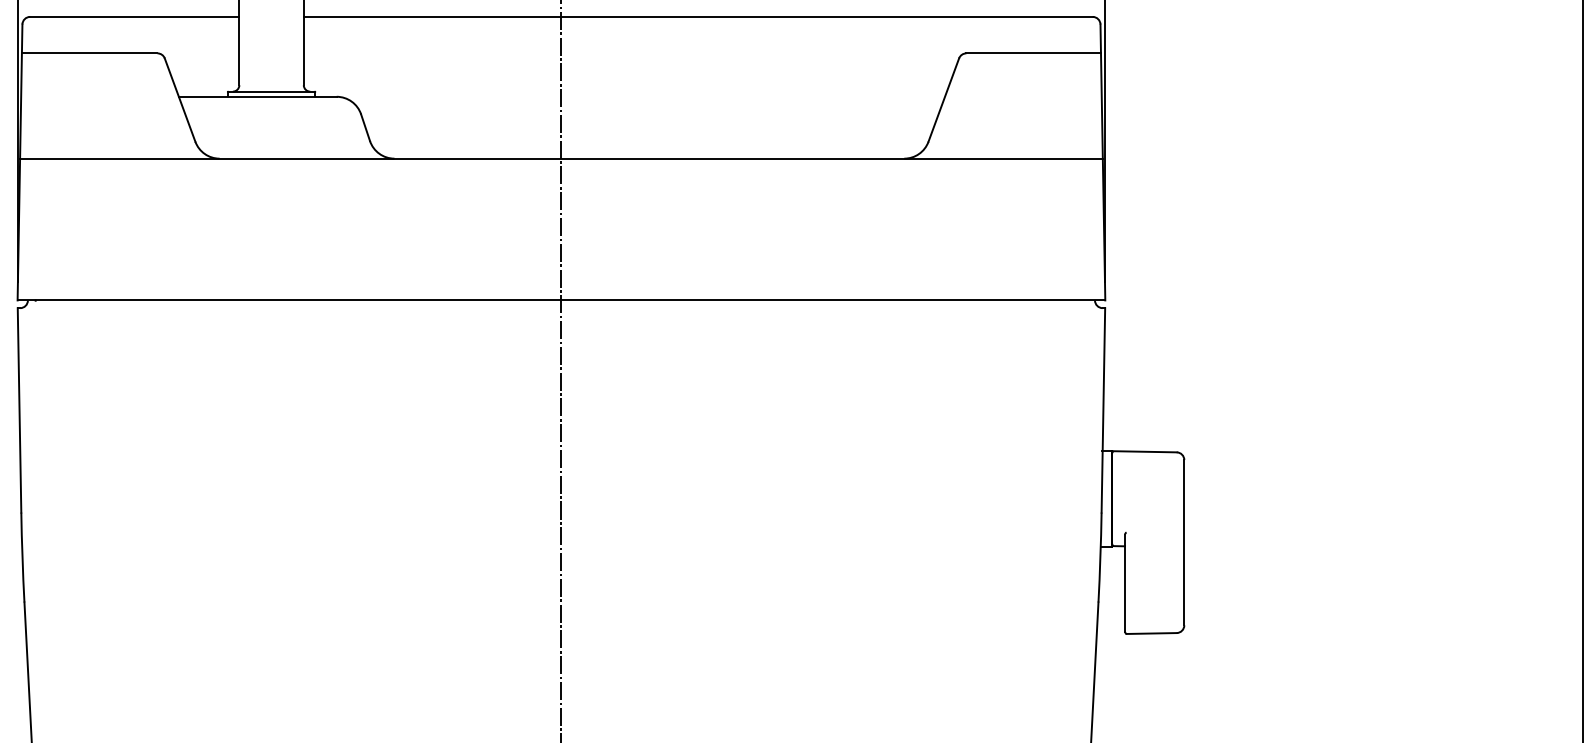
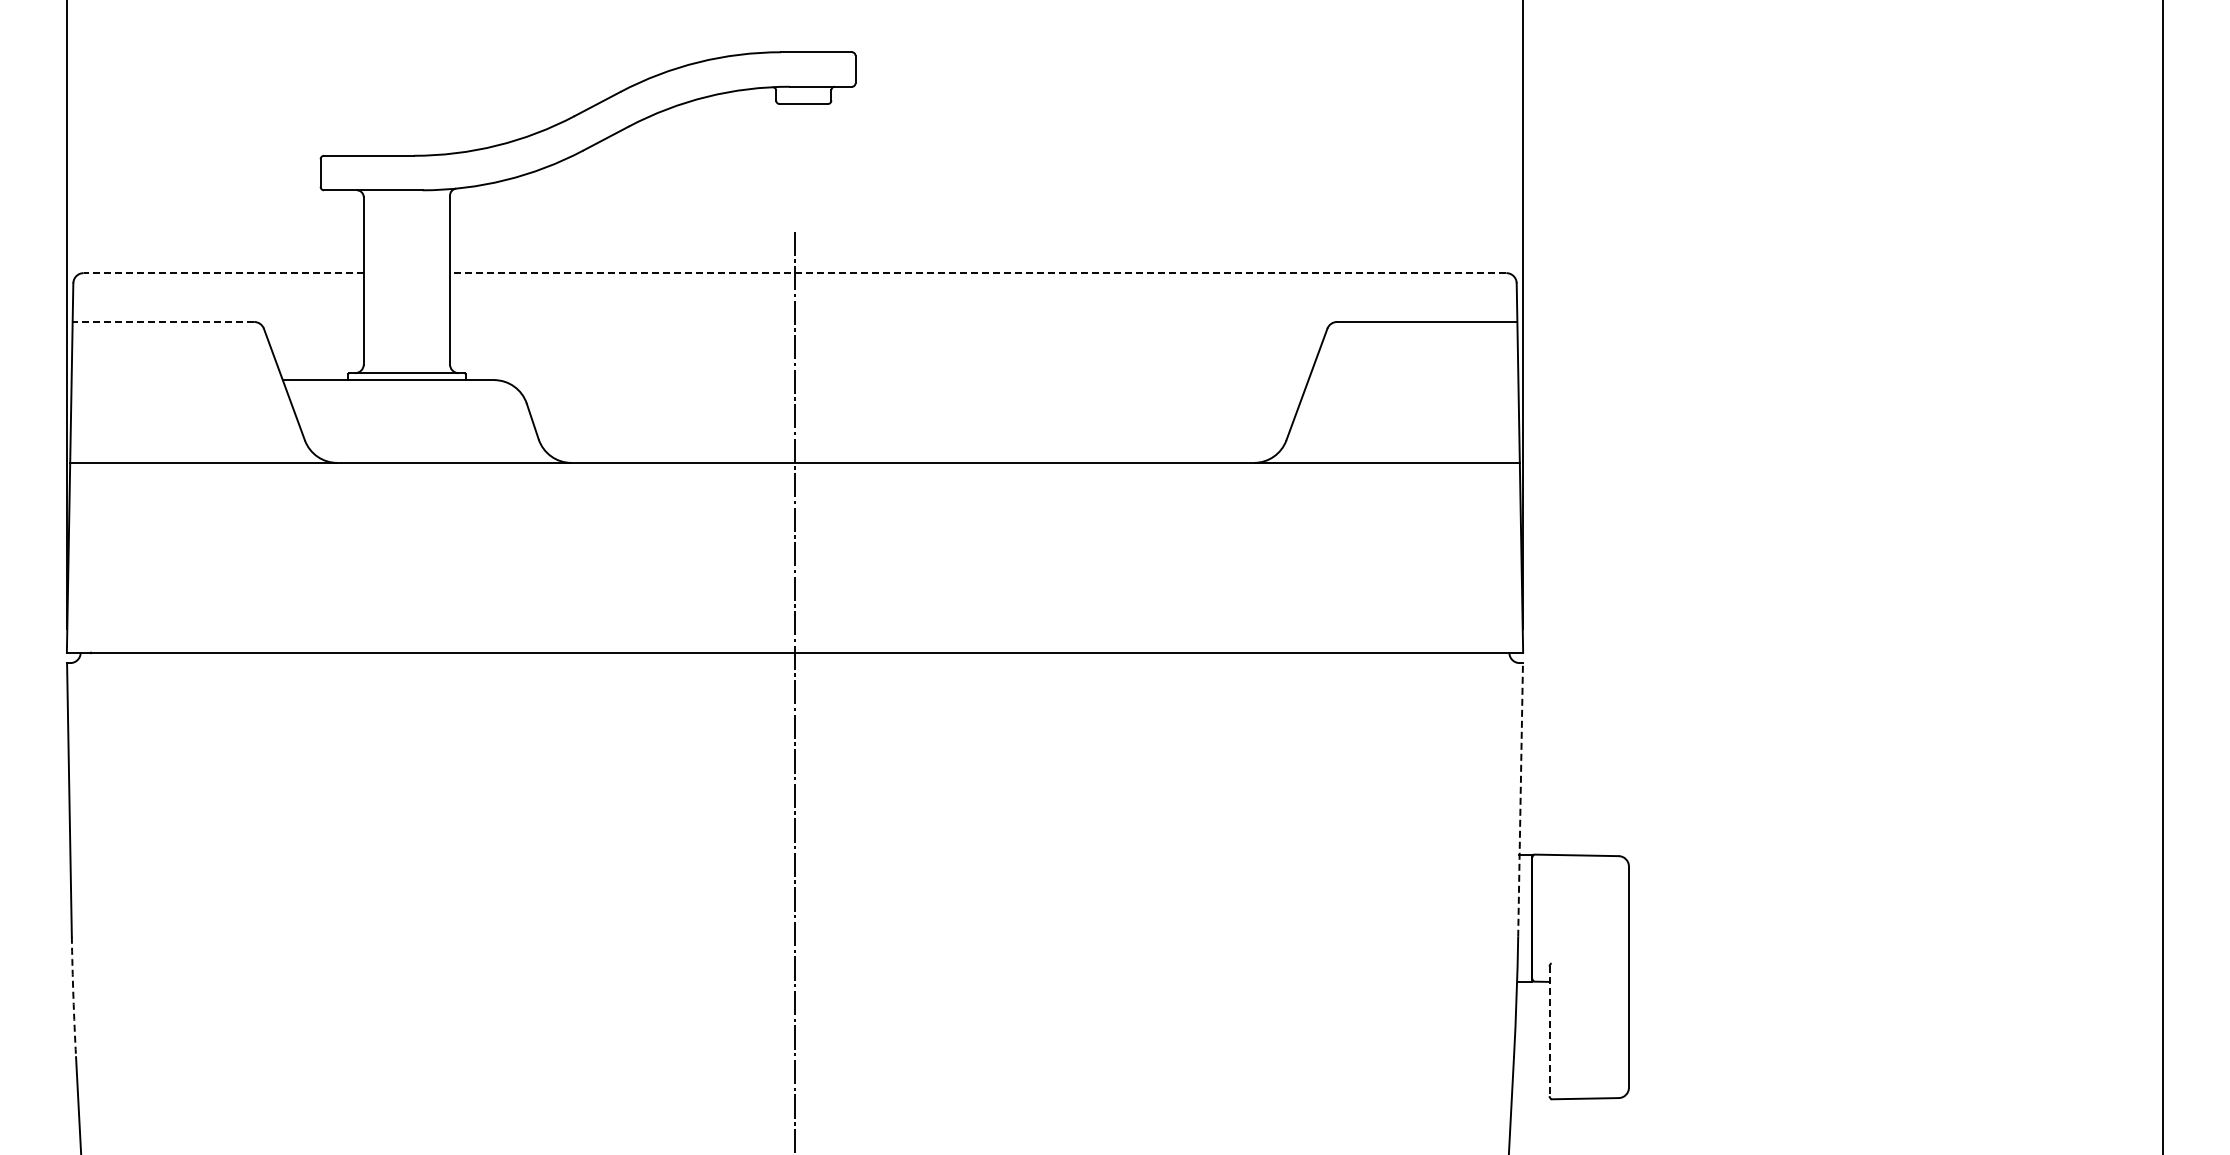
line: (134, 17) -> (223, 273), solid -> dashed
line: (697, 17) -> (977, 273), solid -> dashed
line: (89, 53) -> (163, 321), solid -> dashed
line: (1103, 410) -> (1520, 799), solid -> dashed
arc: (22, 557) -> (73, 997), solid -> dashed
line: (1124, 583) -> (1549, 1031), solid -> dashed

